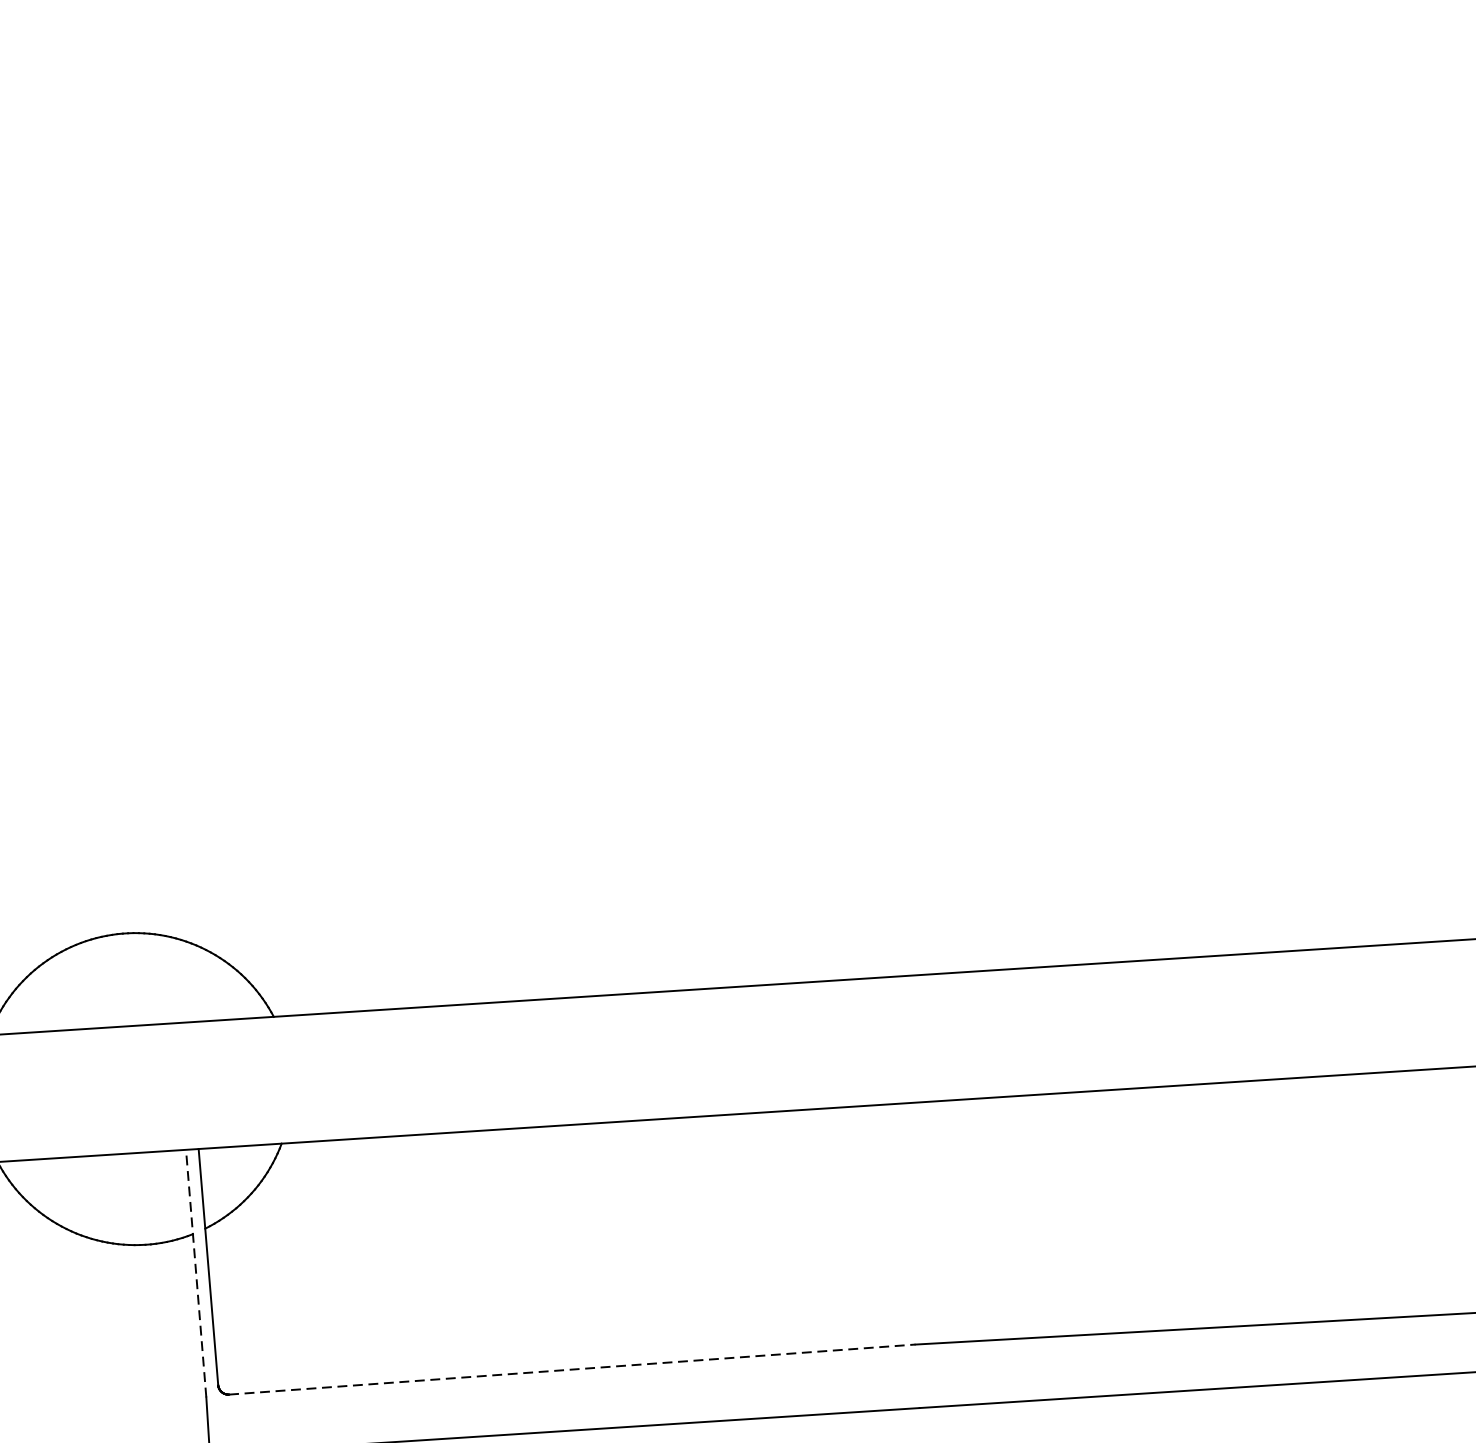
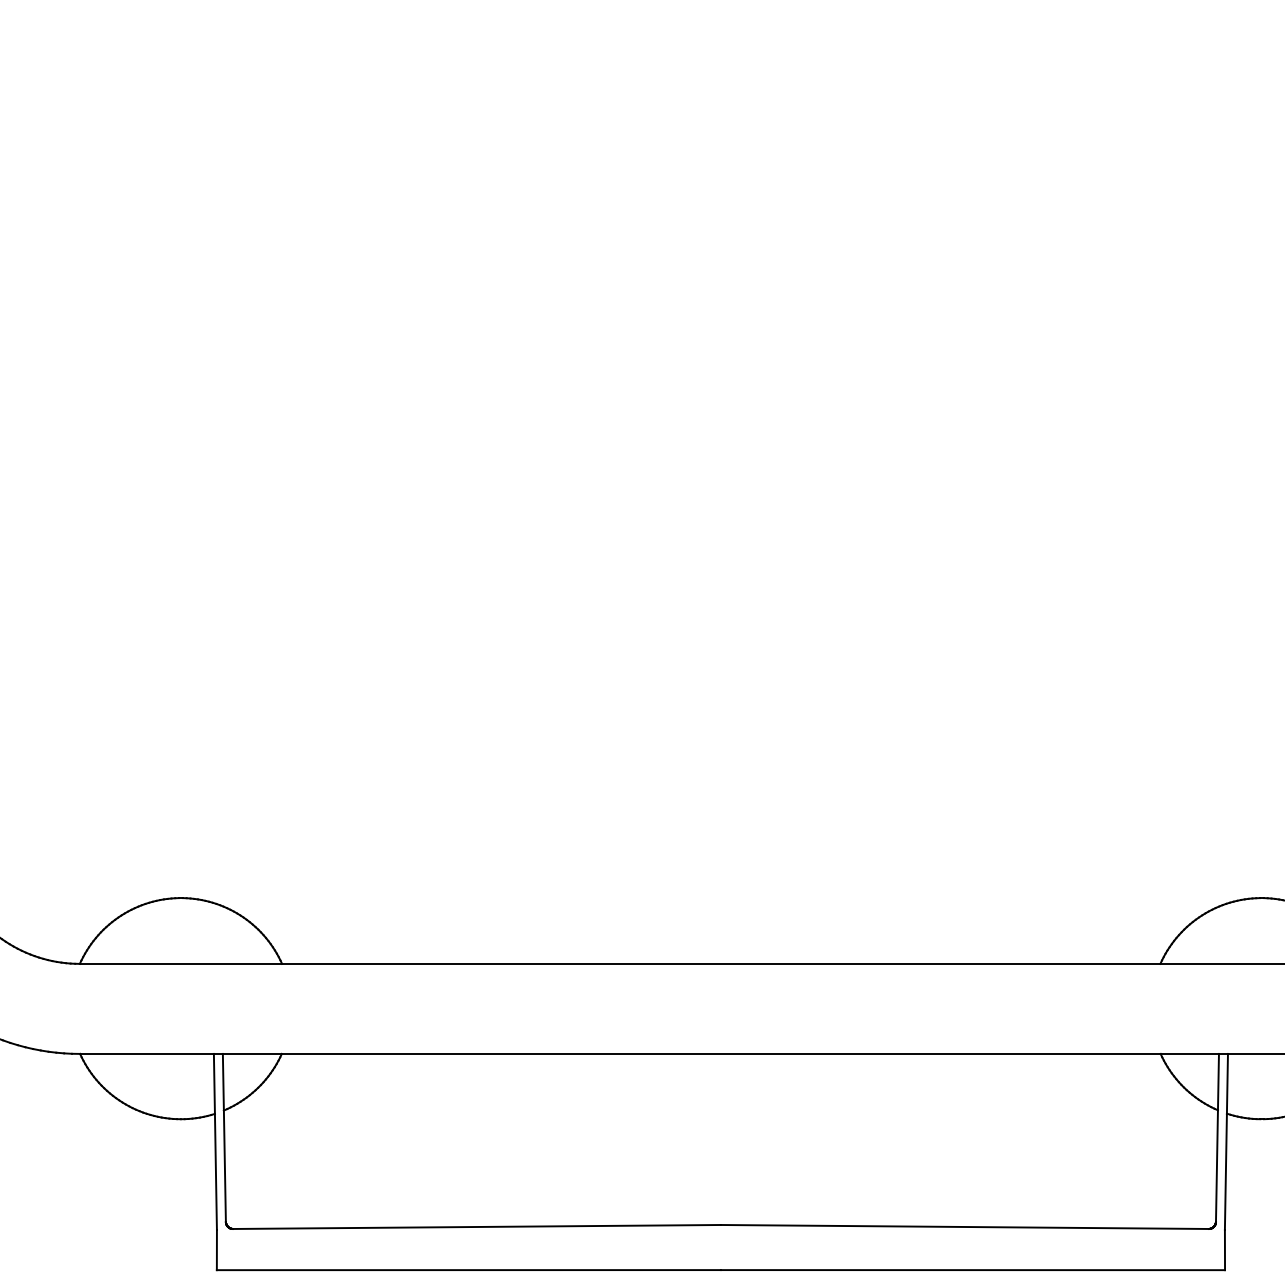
line: (196, 1273) -> (215, 1141), dashed -> solid
line: (572, 1368) -> (477, 1226), dashed -> solid

